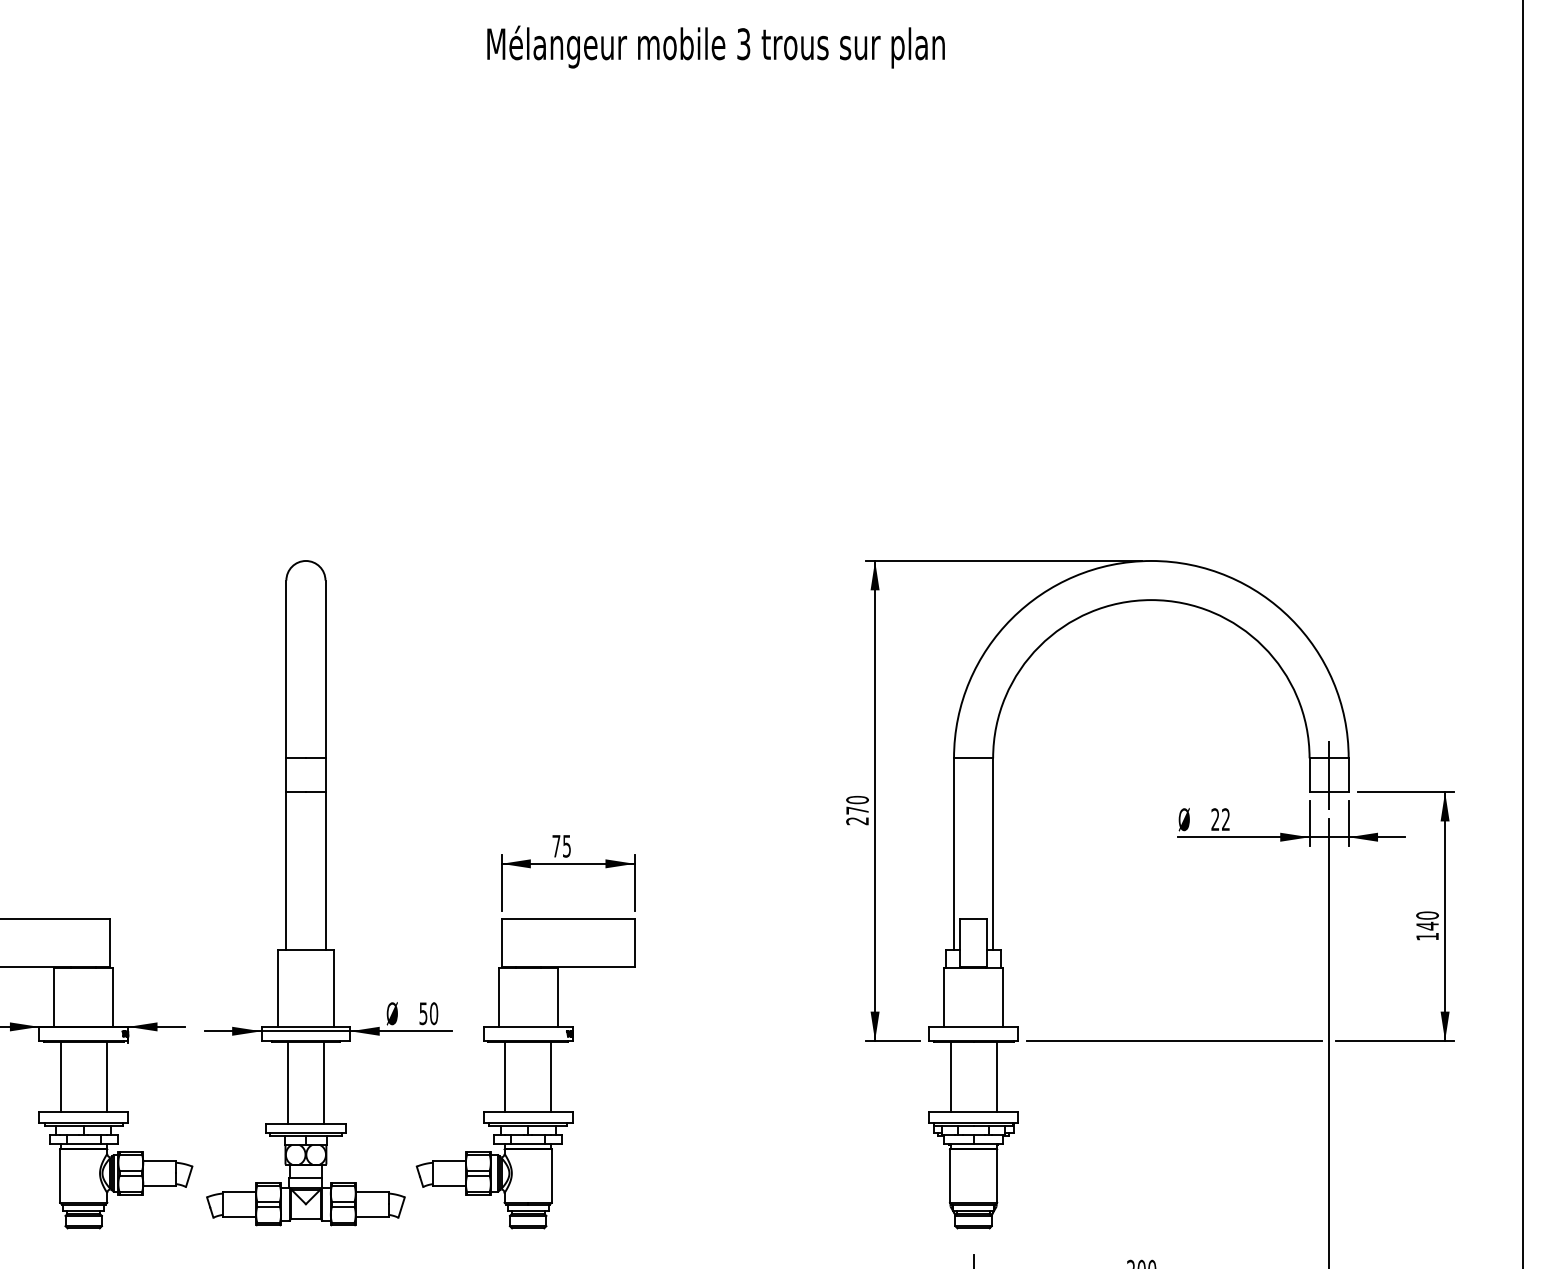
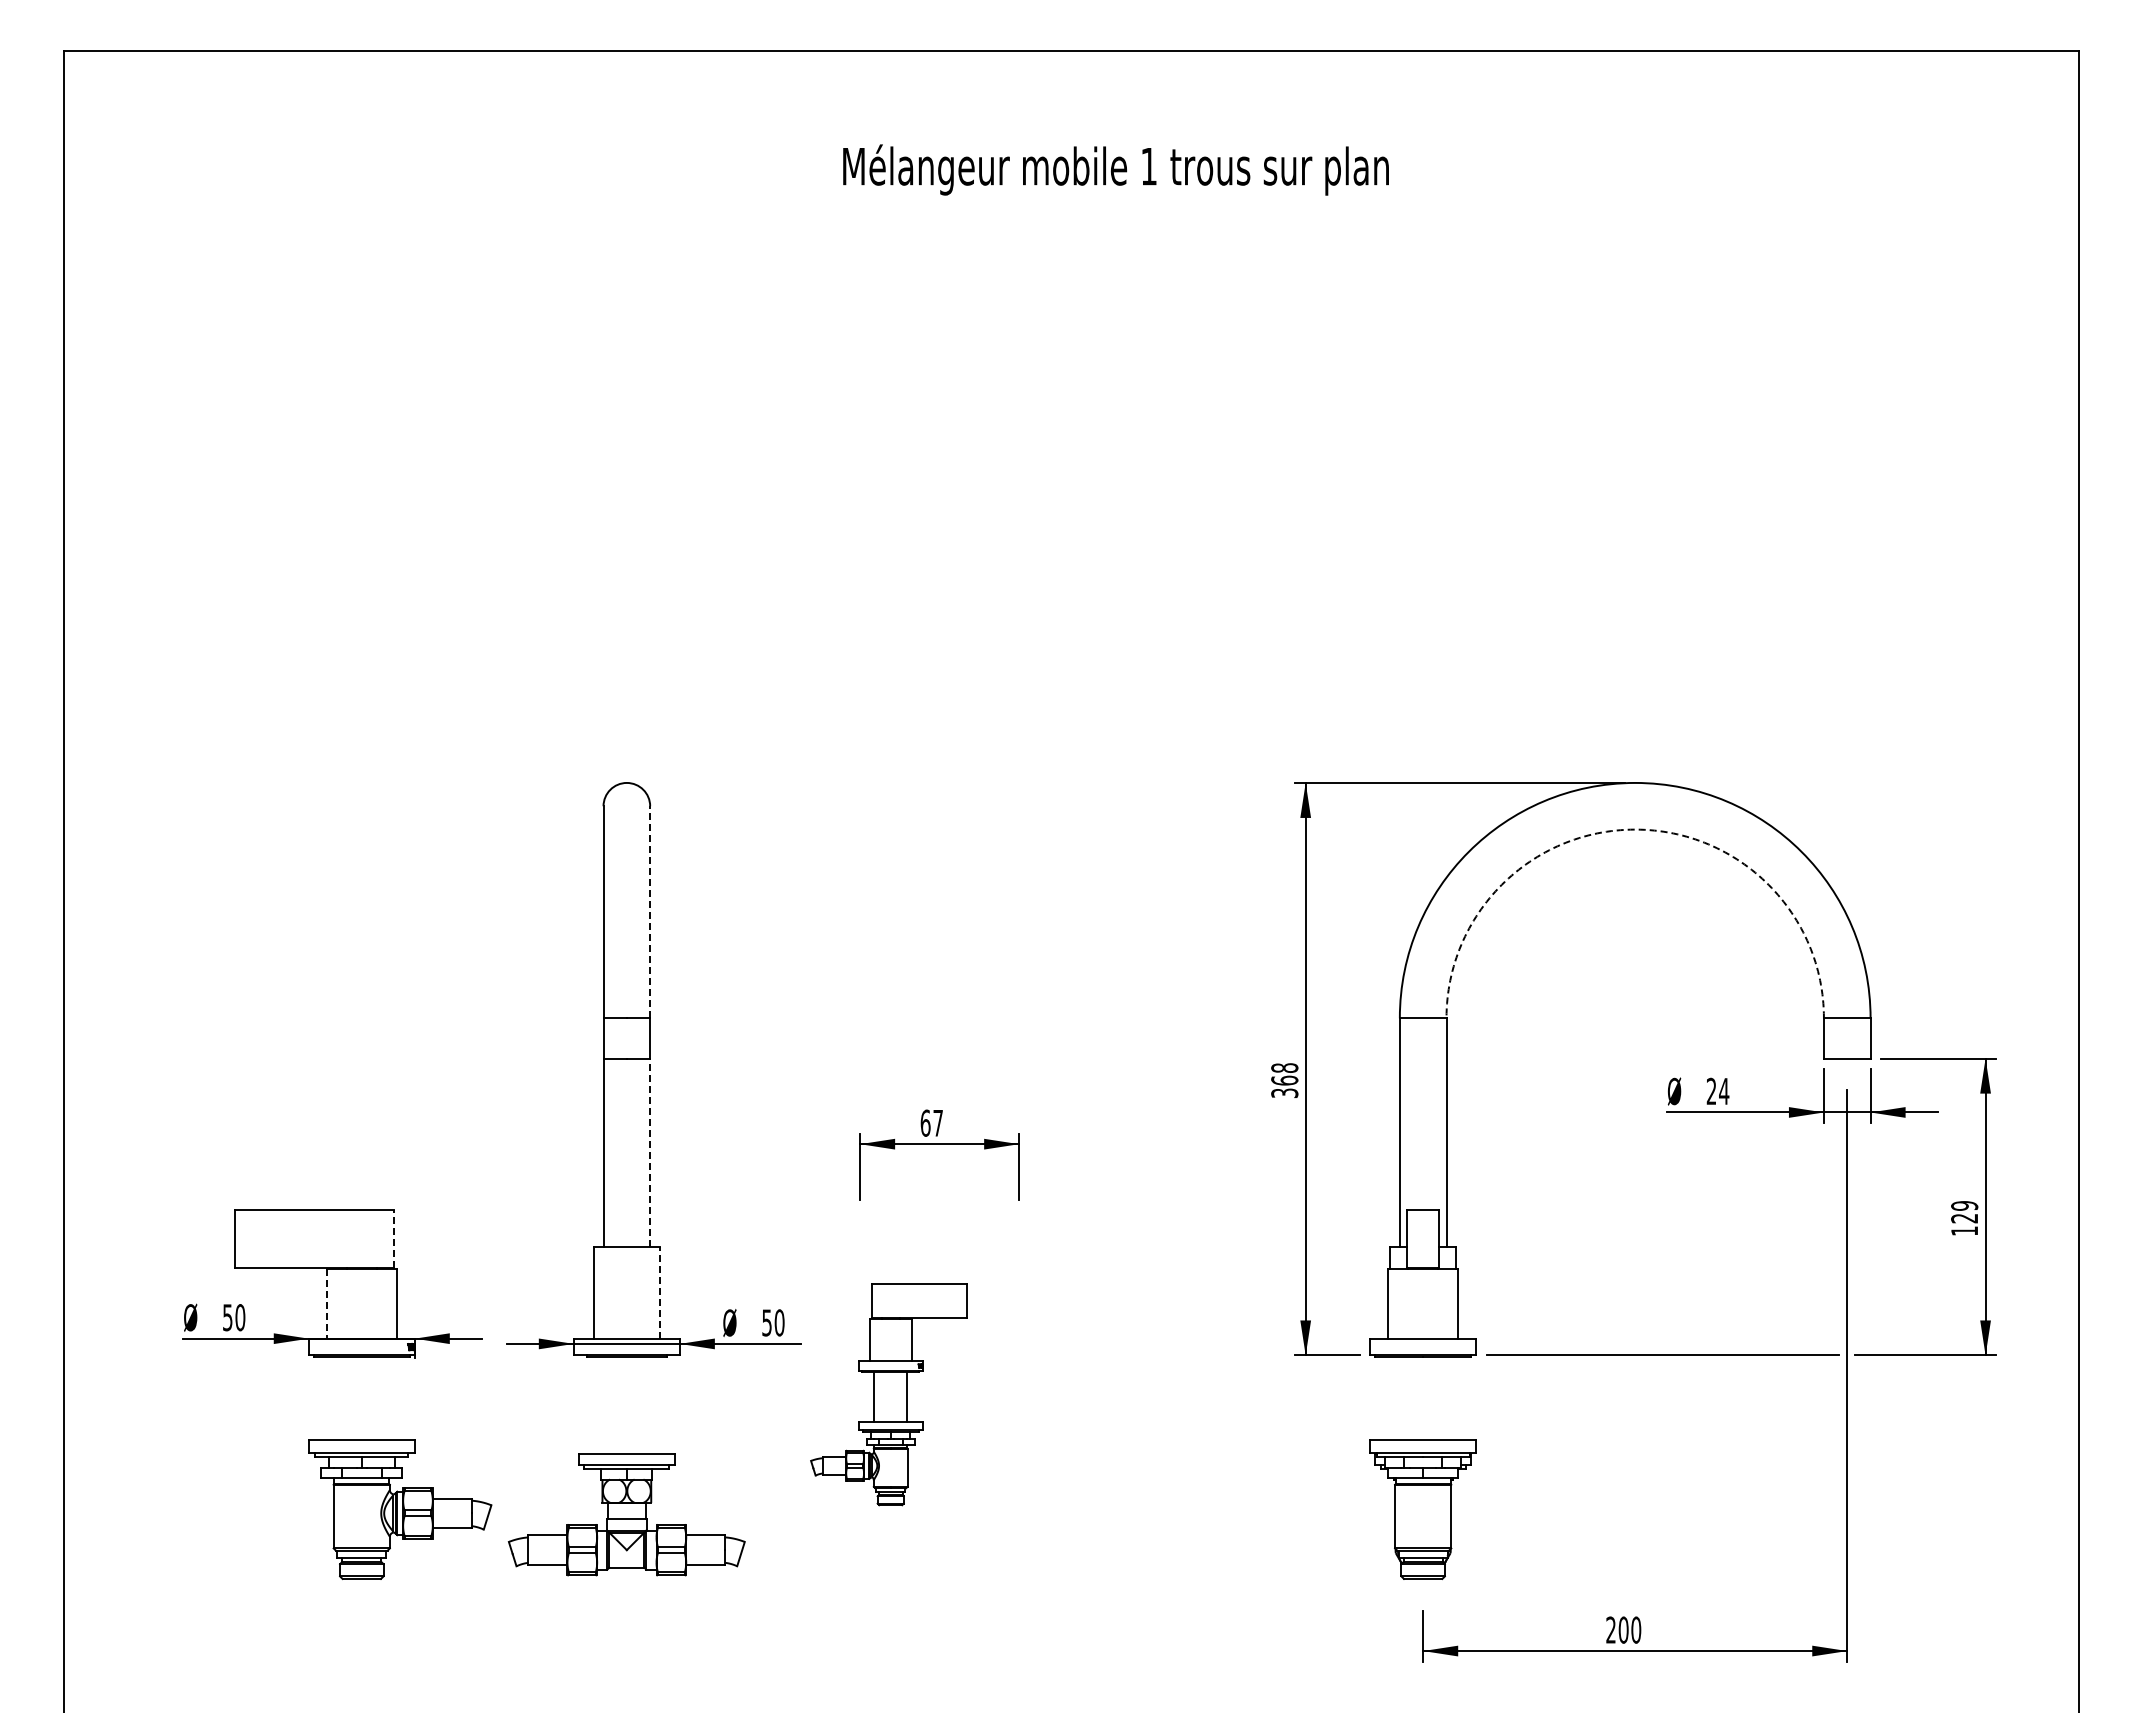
text: (743, 44) -> (1148, 166), 3 -> 1
arc: (1151, 600) -> (1635, 829), solid -> dashed
line: (325, 668) -> (650, 911), solid -> dashed
line: (1329, 775) -> (1847, 1038), removed
text: (857, 810) -> (1284, 1080), 270 -> 368
text: (1226, 818) -> (1724, 1090), 22 -> 24
text: (561, 845) -> (931, 1122), 75 -> 67
line: (325, 870) -> (650, 1152), solid -> dashed
text: (1427, 921) -> (1964, 1212), 140 -> 129
line: (110, 943) -> (393, 1239), solid -> dashed
line: (333, 988) -> (659, 1292), solid -> dashed
line: (54, 997) -> (326, 1303), solid -> dashed
part: (525, 1073) -> (888, 1394), size x0.6
line: (60, 1077) -> (334, 1398), removed
line: (106, 1077) -> (389, 1398), removed
line: (950, 1077) -> (1395, 1398), removed
line: (996, 1077) -> (1450, 1398), removed
line: (288, 1082) -> (605, 1405), removed
line: (324, 1082) -> (648, 1405), removed

